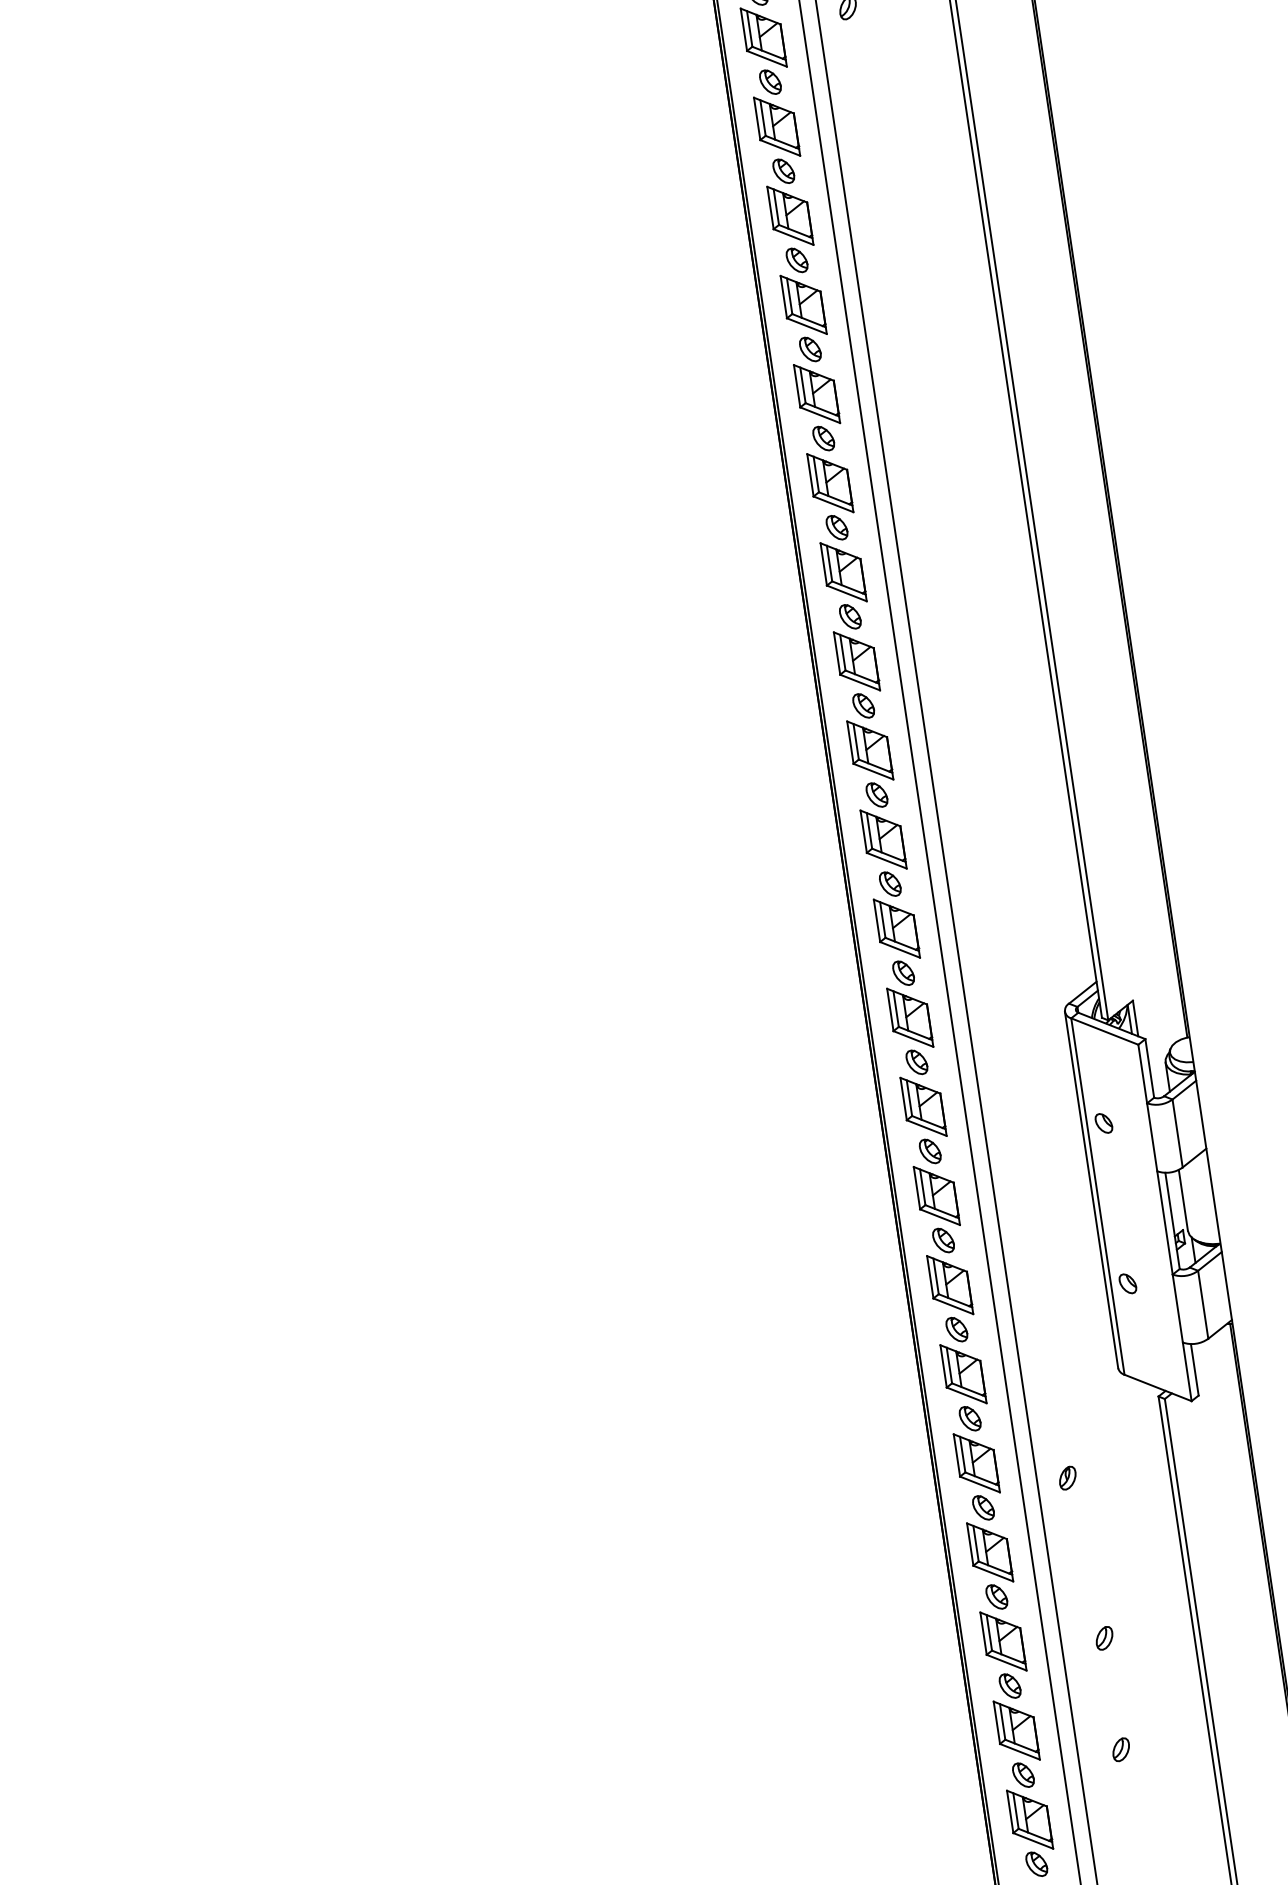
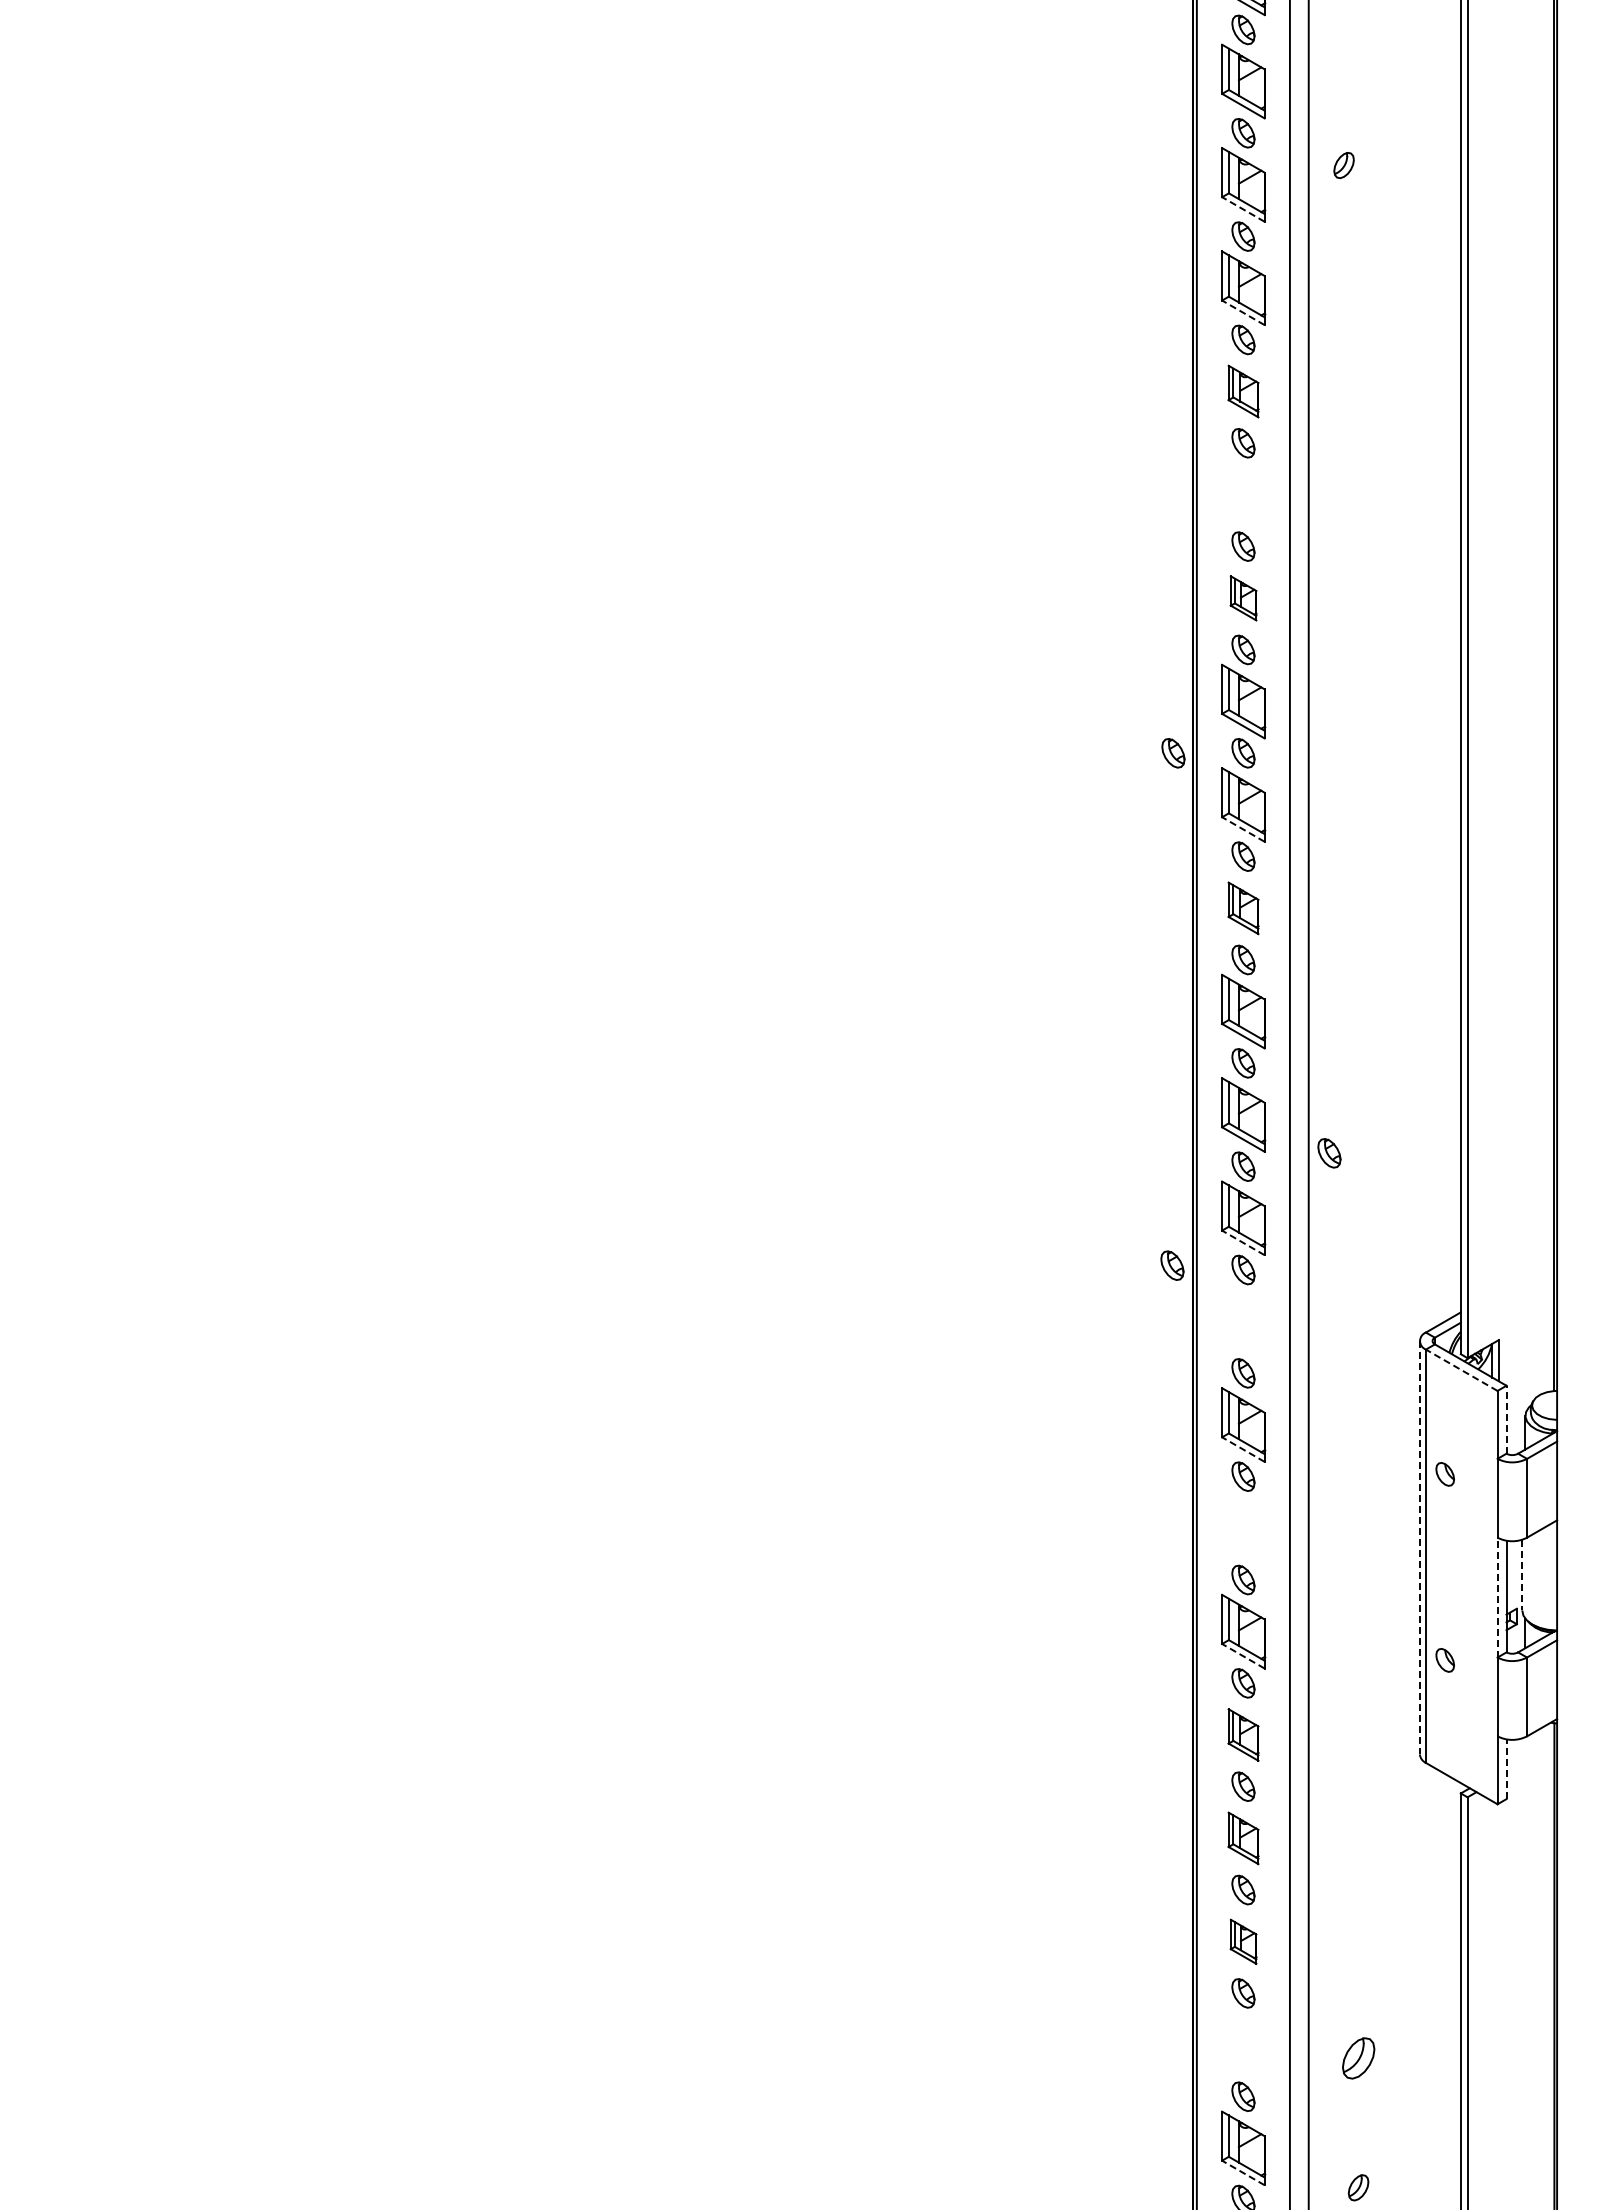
line: (767, 58) -> (1243, 209), solid -> dashed
line: (780, 147) -> (1243, 312), solid -> dashed
part: (790, 215) -> (1243, 391), size x0.7
part: (803, 304) -> (1243, 494), removed
part: (817, 394) -> (1243, 598), size x0.6
part: (776, 536) -> (1173, 753), added
line: (846, 593) -> (1243, 829), solid -> dashed
part: (857, 661) -> (1243, 908), size x0.7
part: (962, 861) -> (1329, 1153), added
line: (900, 949) -> (1243, 1242), solid -> dashed
part: (841, 978) -> (1172, 1265), added
part: (910, 1017) -> (1243, 1321), removed
line: (1104, 1031) -> (1461, 1370), solid -> dashed
line: (1149, 1068) -> (1506, 1419), solid -> dashed
line: (926, 1127) -> (1243, 1449), solid -> dashed
line: (1091, 1189) -> (1419, 1547), solid -> dashed
part: (937, 1196) -> (1243, 1528), removed
line: (1183, 1200) -> (1522, 1575), solid -> dashed
line: (1164, 1222) -> (1497, 1597), solid -> dashed
line: (953, 1306) -> (1243, 1656), solid -> dashed
line: (1194, 1370) -> (1506, 1769), solid -> dashed
part: (963, 1373) -> (1243, 1734), size x0.7
part: (976, 1463) -> (1243, 1838), size x0.7
part: (1067, 1478) -> (1343, 1870), removed
part: (990, 1552) -> (1243, 1941), size x0.6
part: (1104, 1638) -> (1358, 2058), size x1.6
part: (1003, 1641) -> (1243, 2044), removed
line: (1019, 1751) -> (1243, 2172), solid -> dashed

